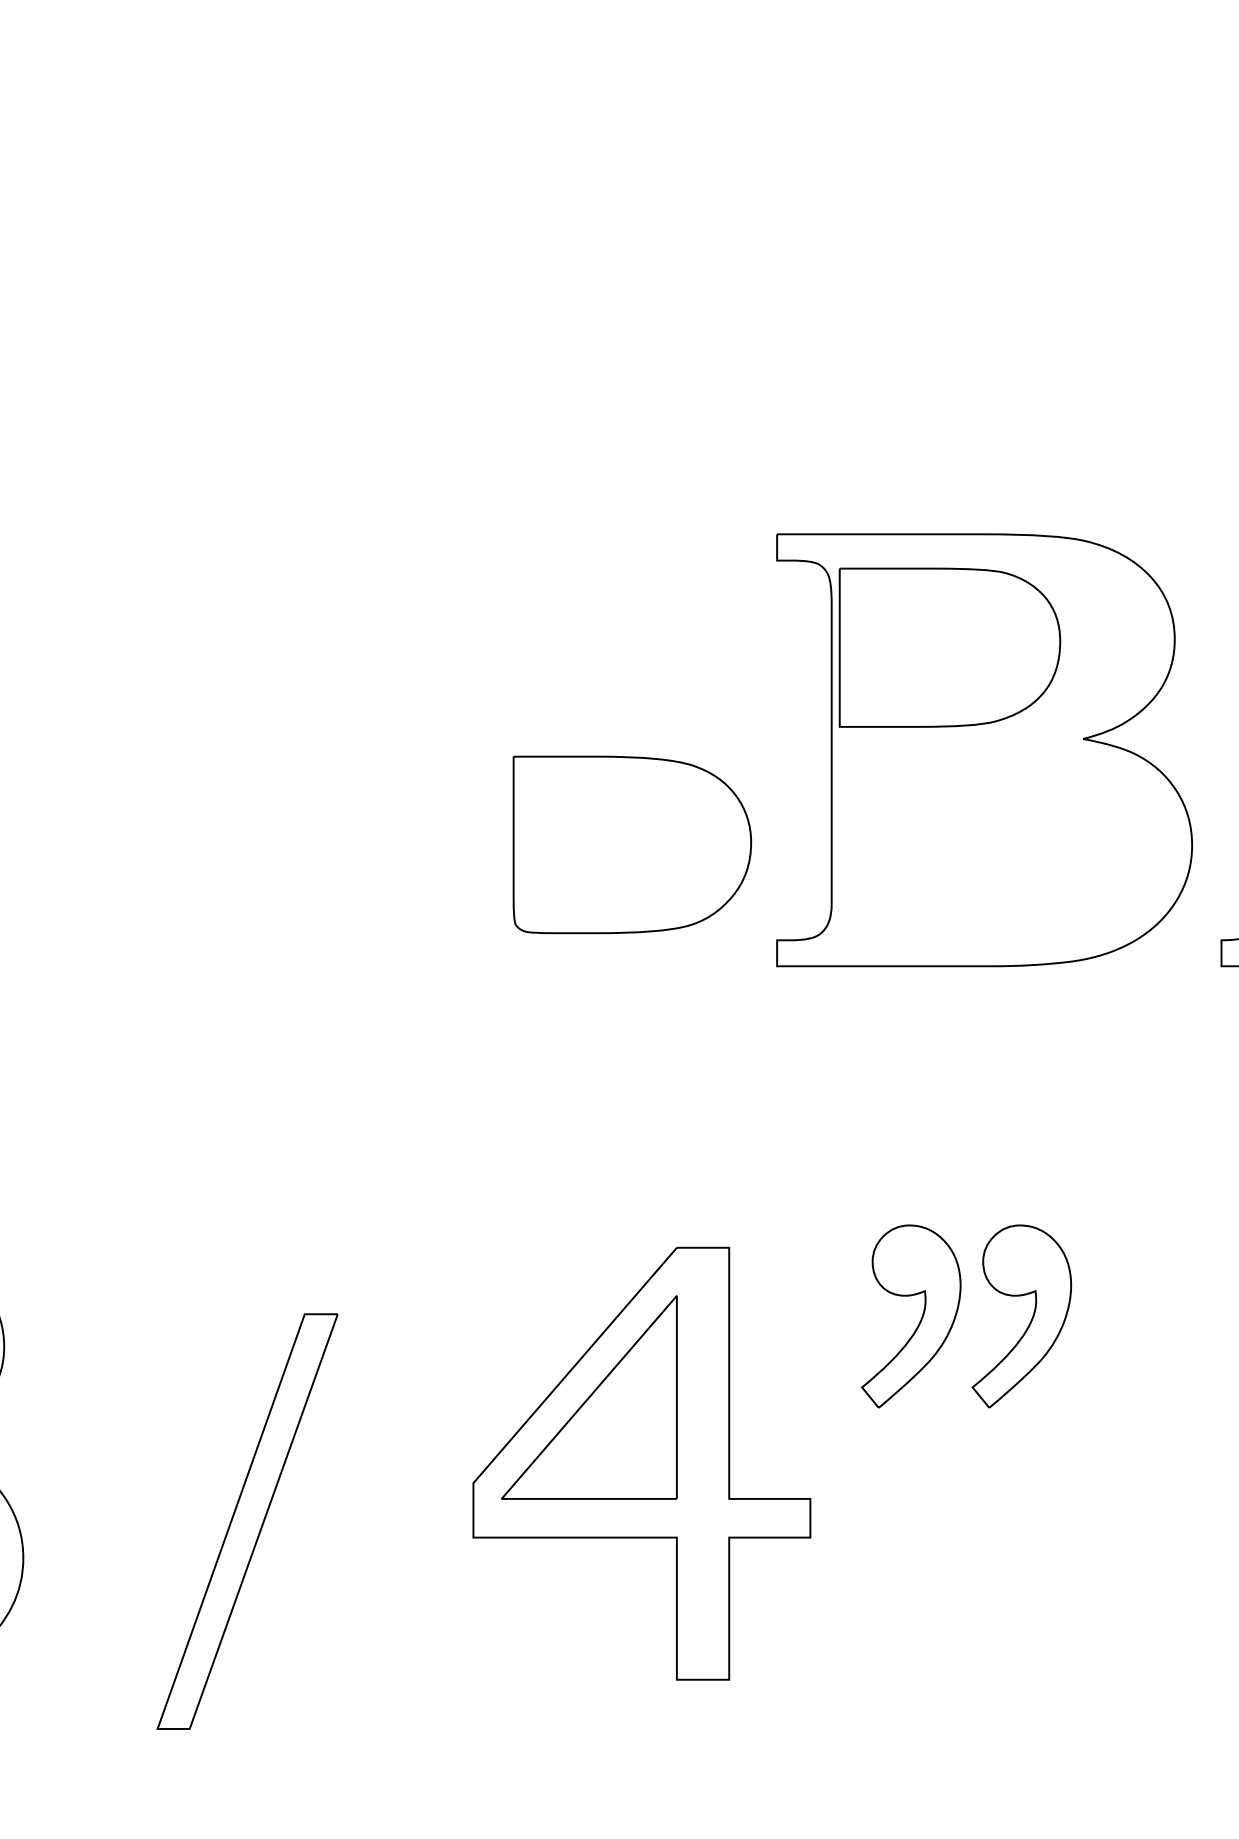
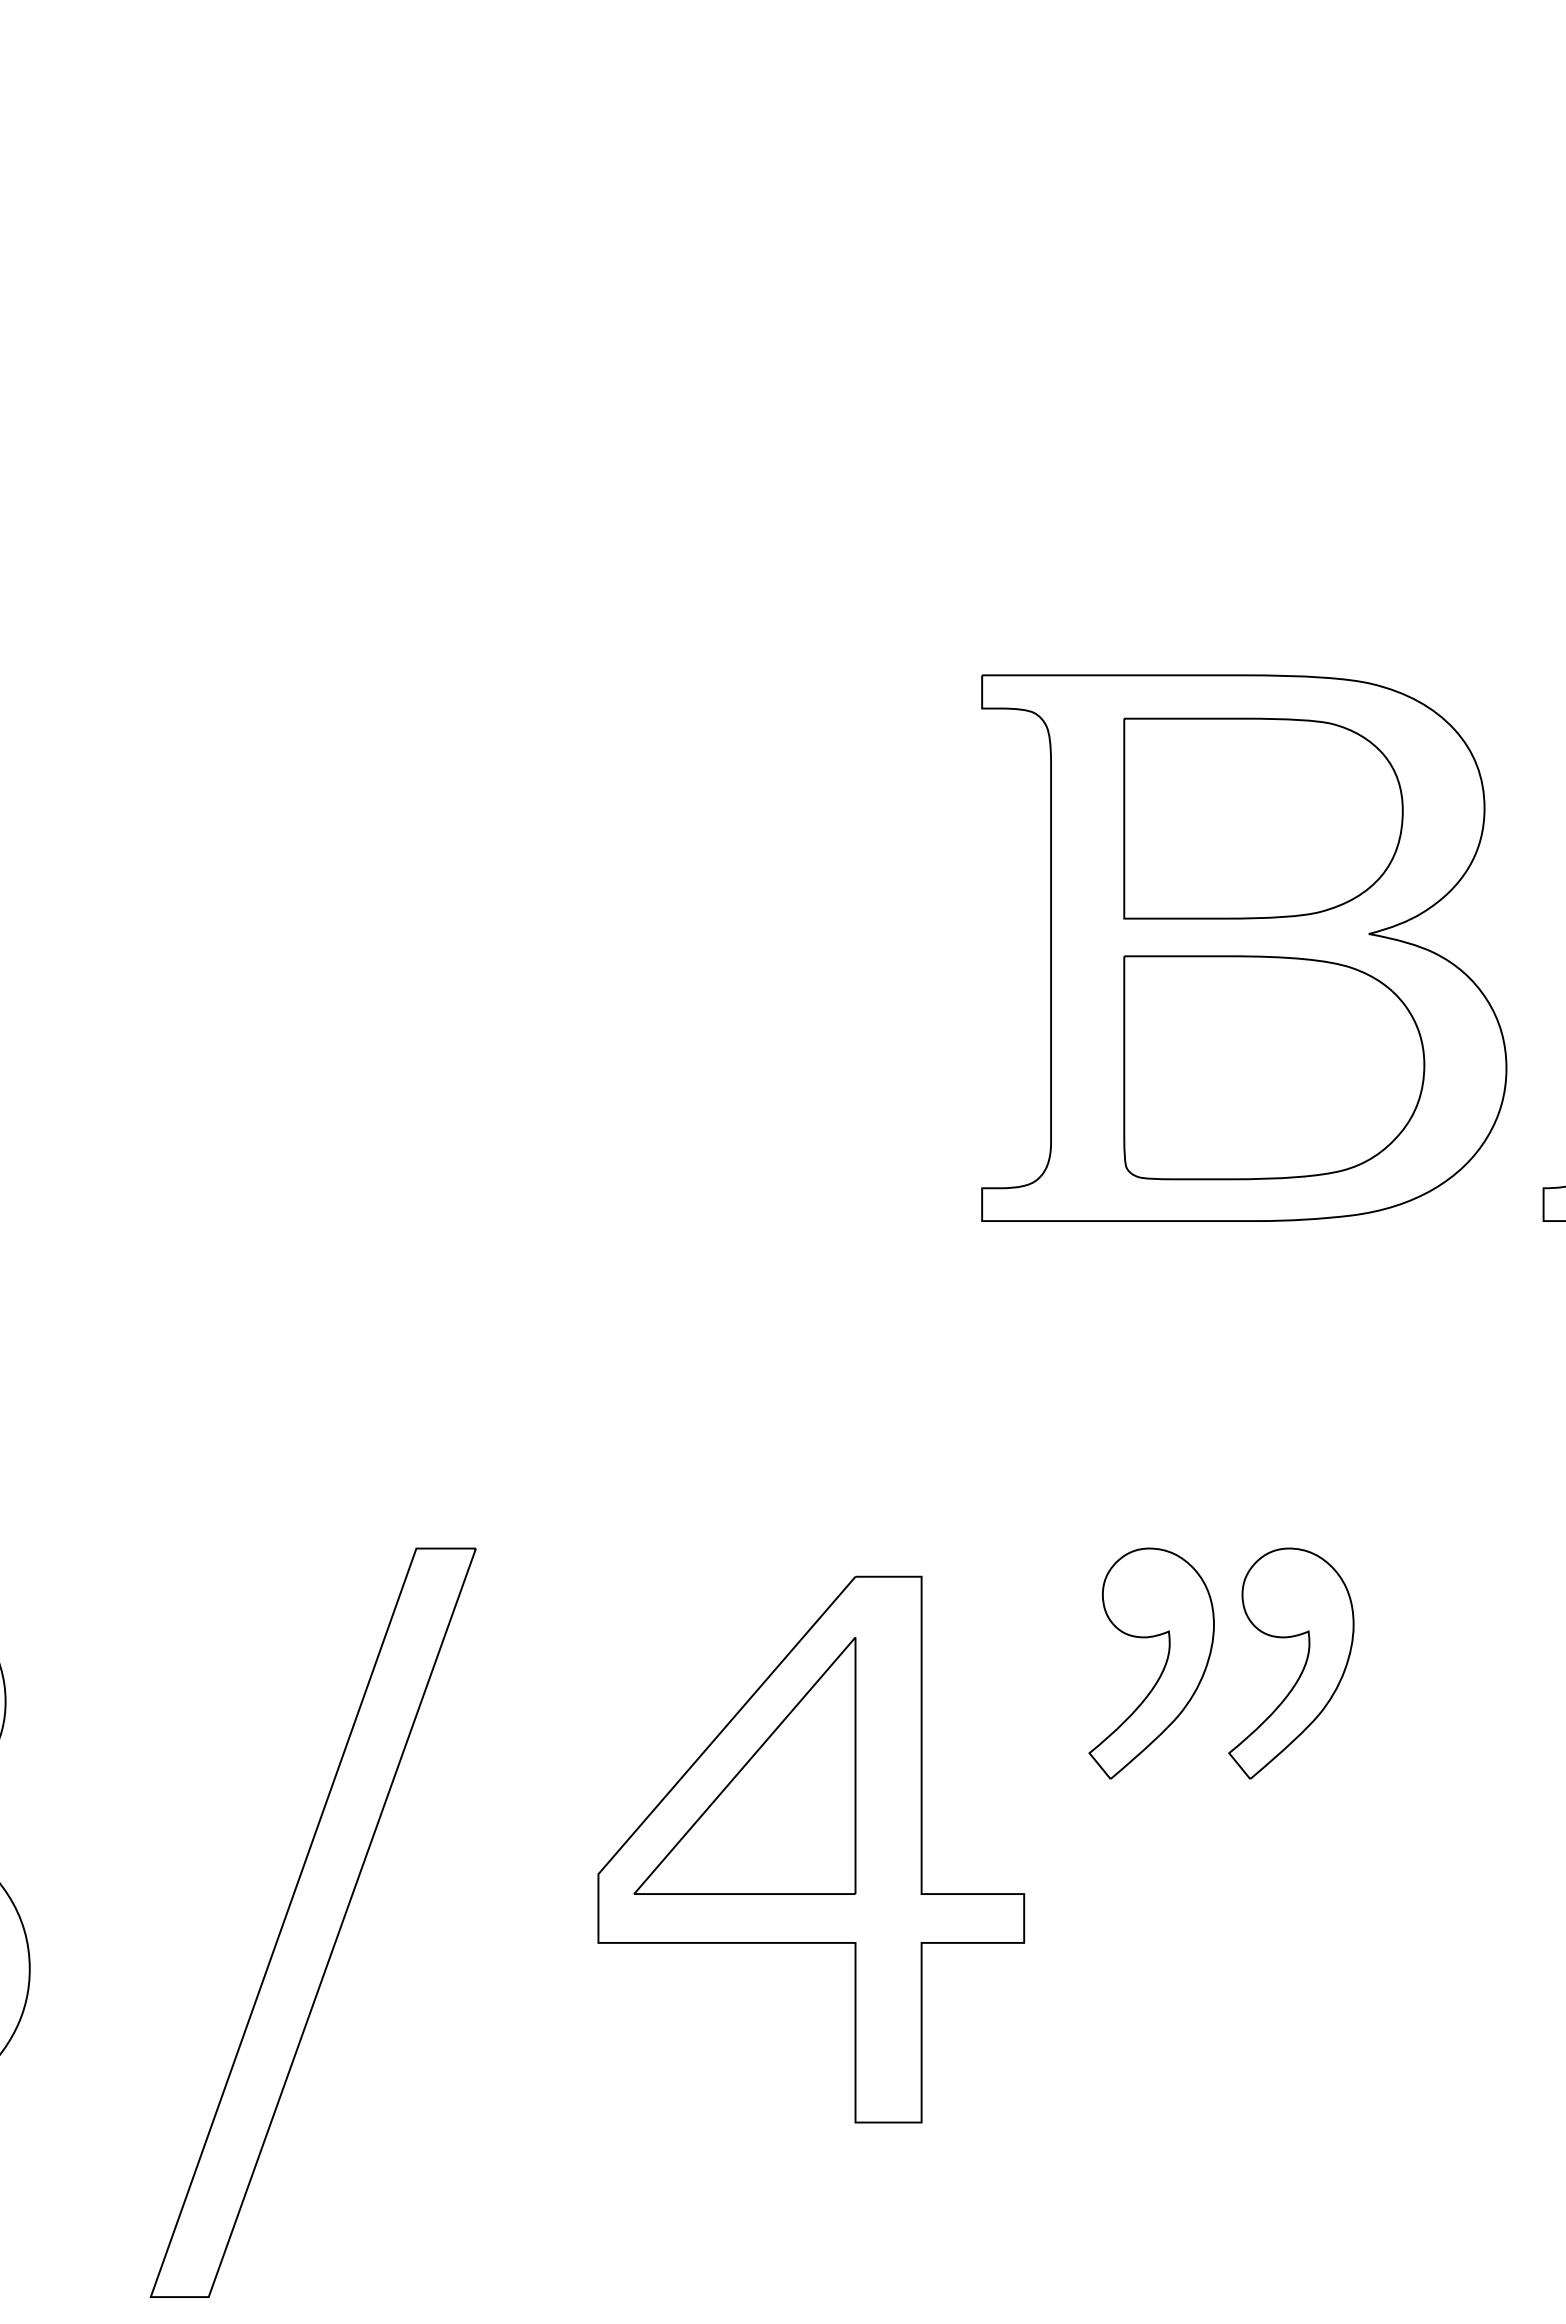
part: (949, 647) -> (1263, 818), moved
part: (632, 844) -> (1274, 1067), moved
part: (247, 1521) -> (312, 1922), size x1.43

